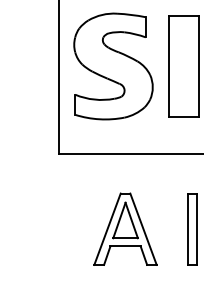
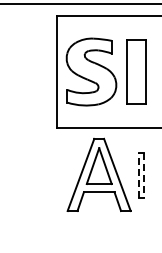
part: (124, 228) -> (98, 174), size x1.6
line: (187, 228) -> (138, 174), solid -> dashed
line: (197, 230) -> (144, 175), solid -> dashed

